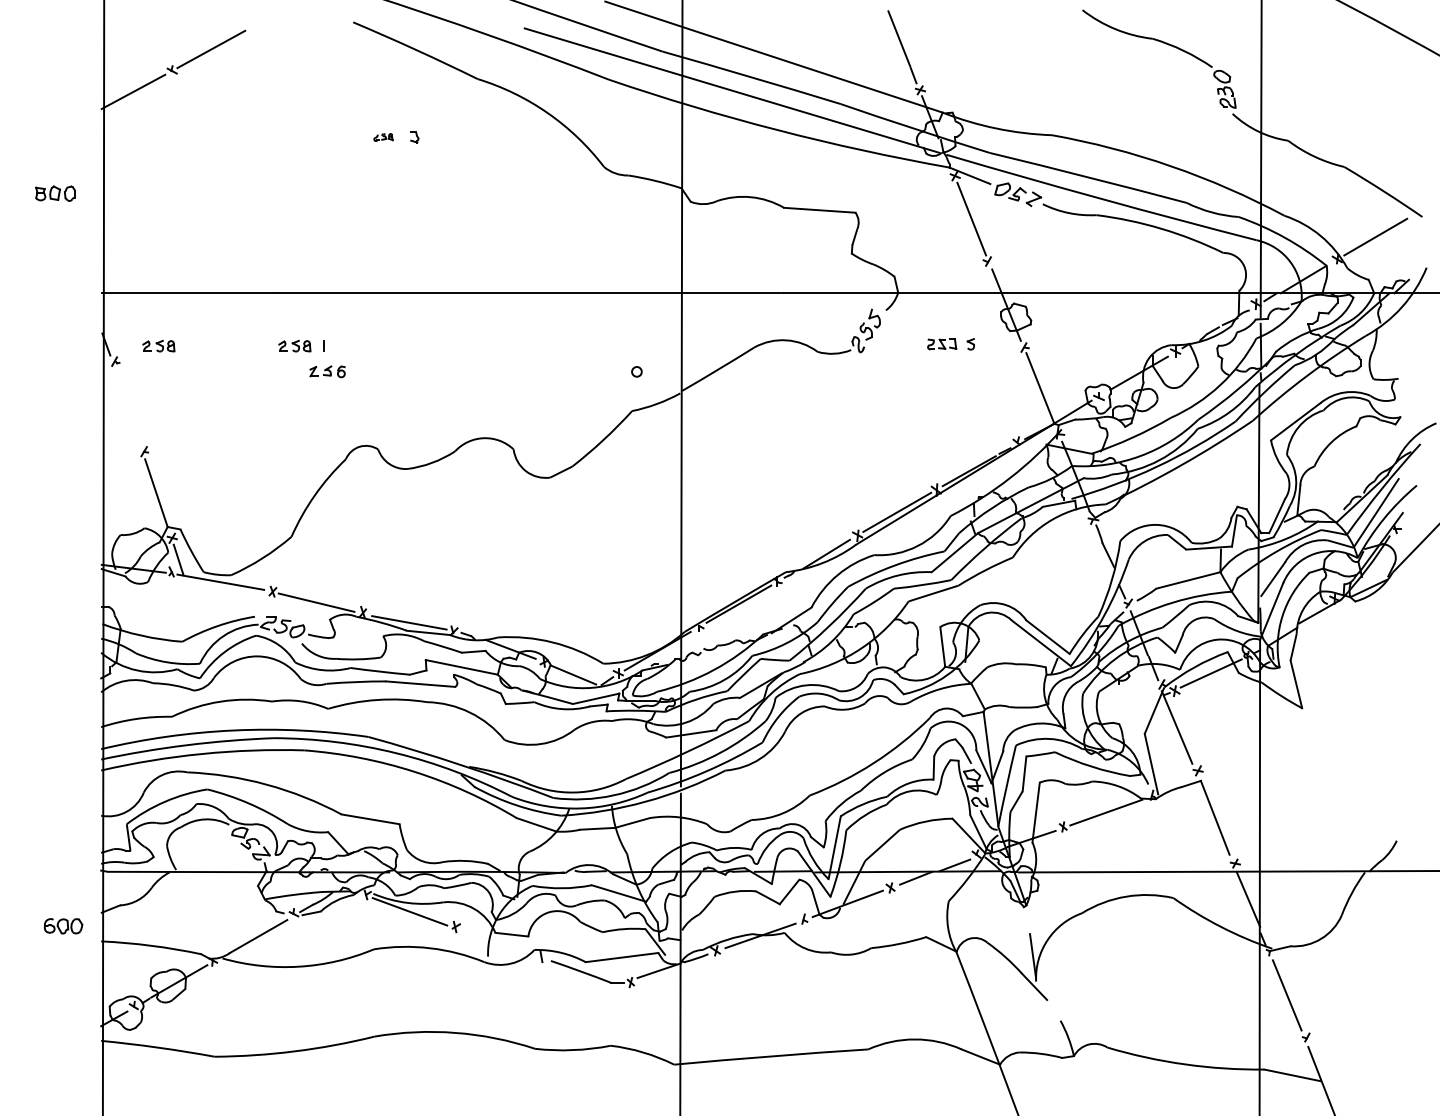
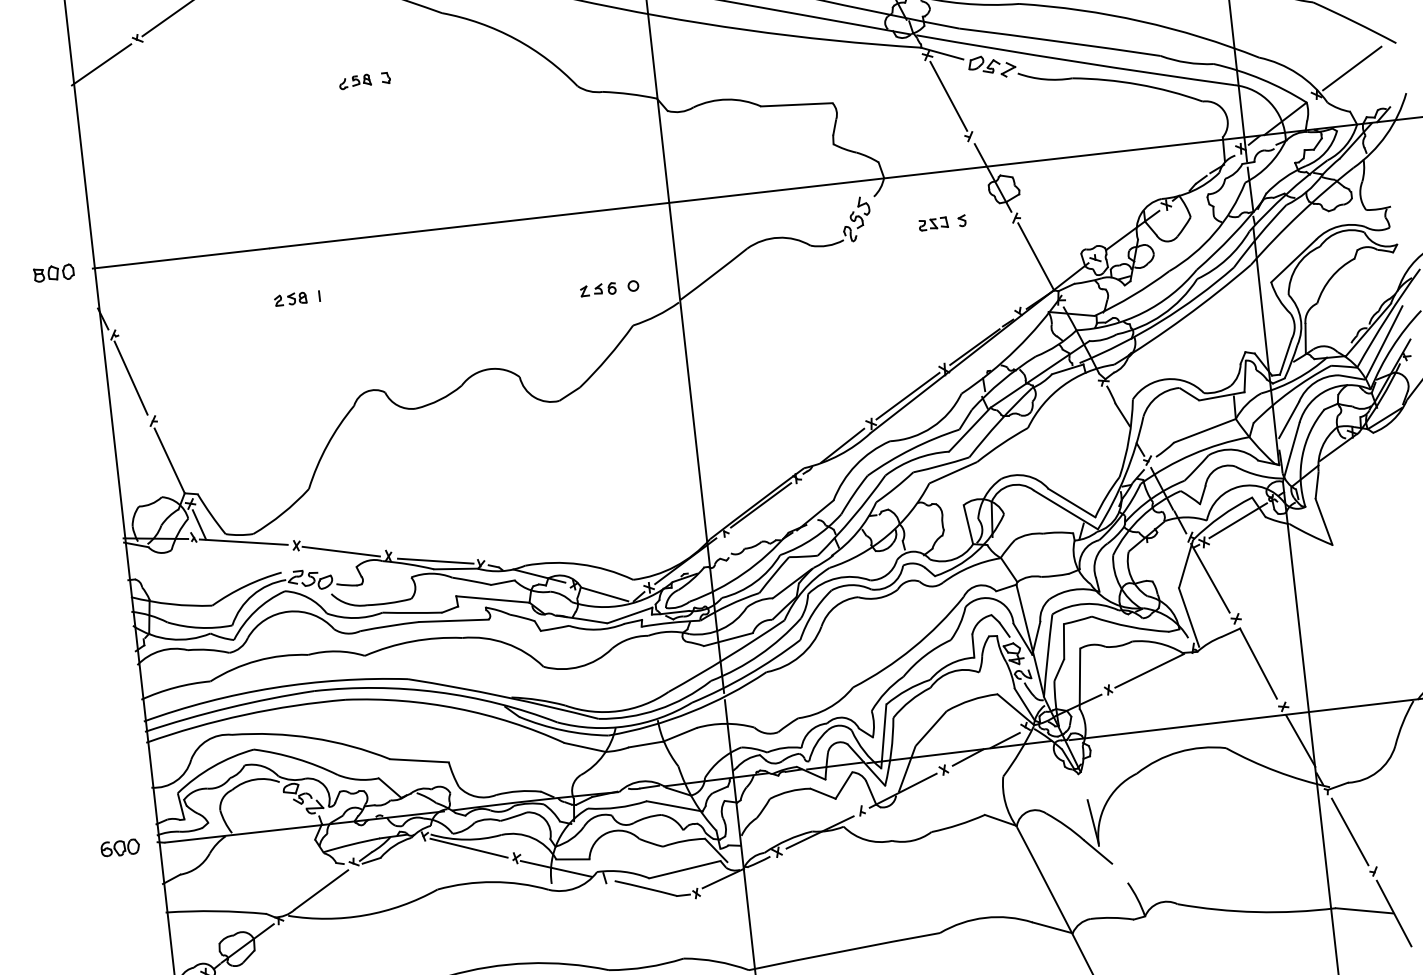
part: (383, 137) -> (355, 81), size x1.67
part: (55, 193) -> (53, 273), moved
part: (158, 345) -> (155, 314), removed
part: (327, 371) -> (598, 289), moved
line: (127, 406) -> (131, 378), added
part: (63, 926) -> (120, 848), moved
line: (494, 942) -> (556, 869), added

